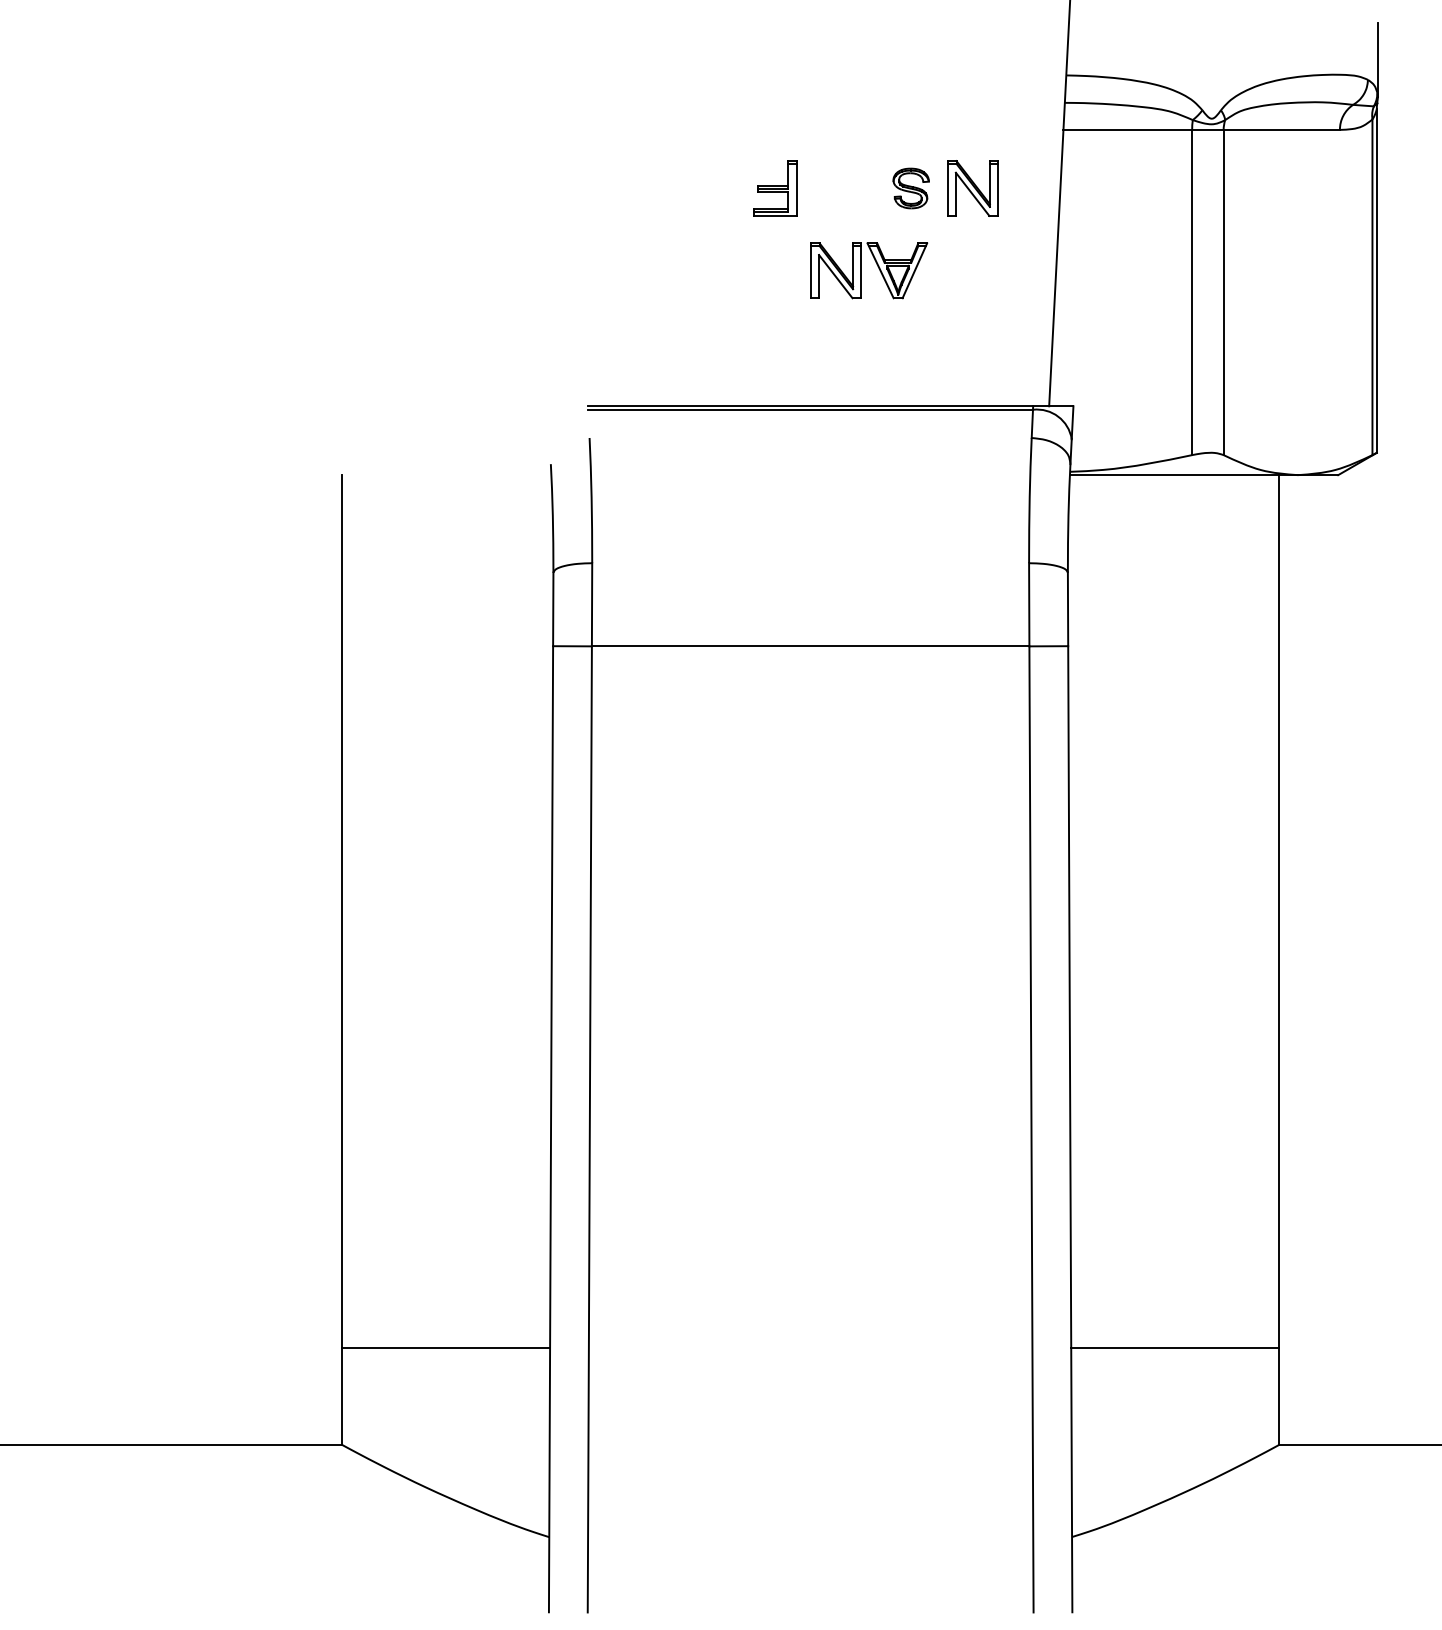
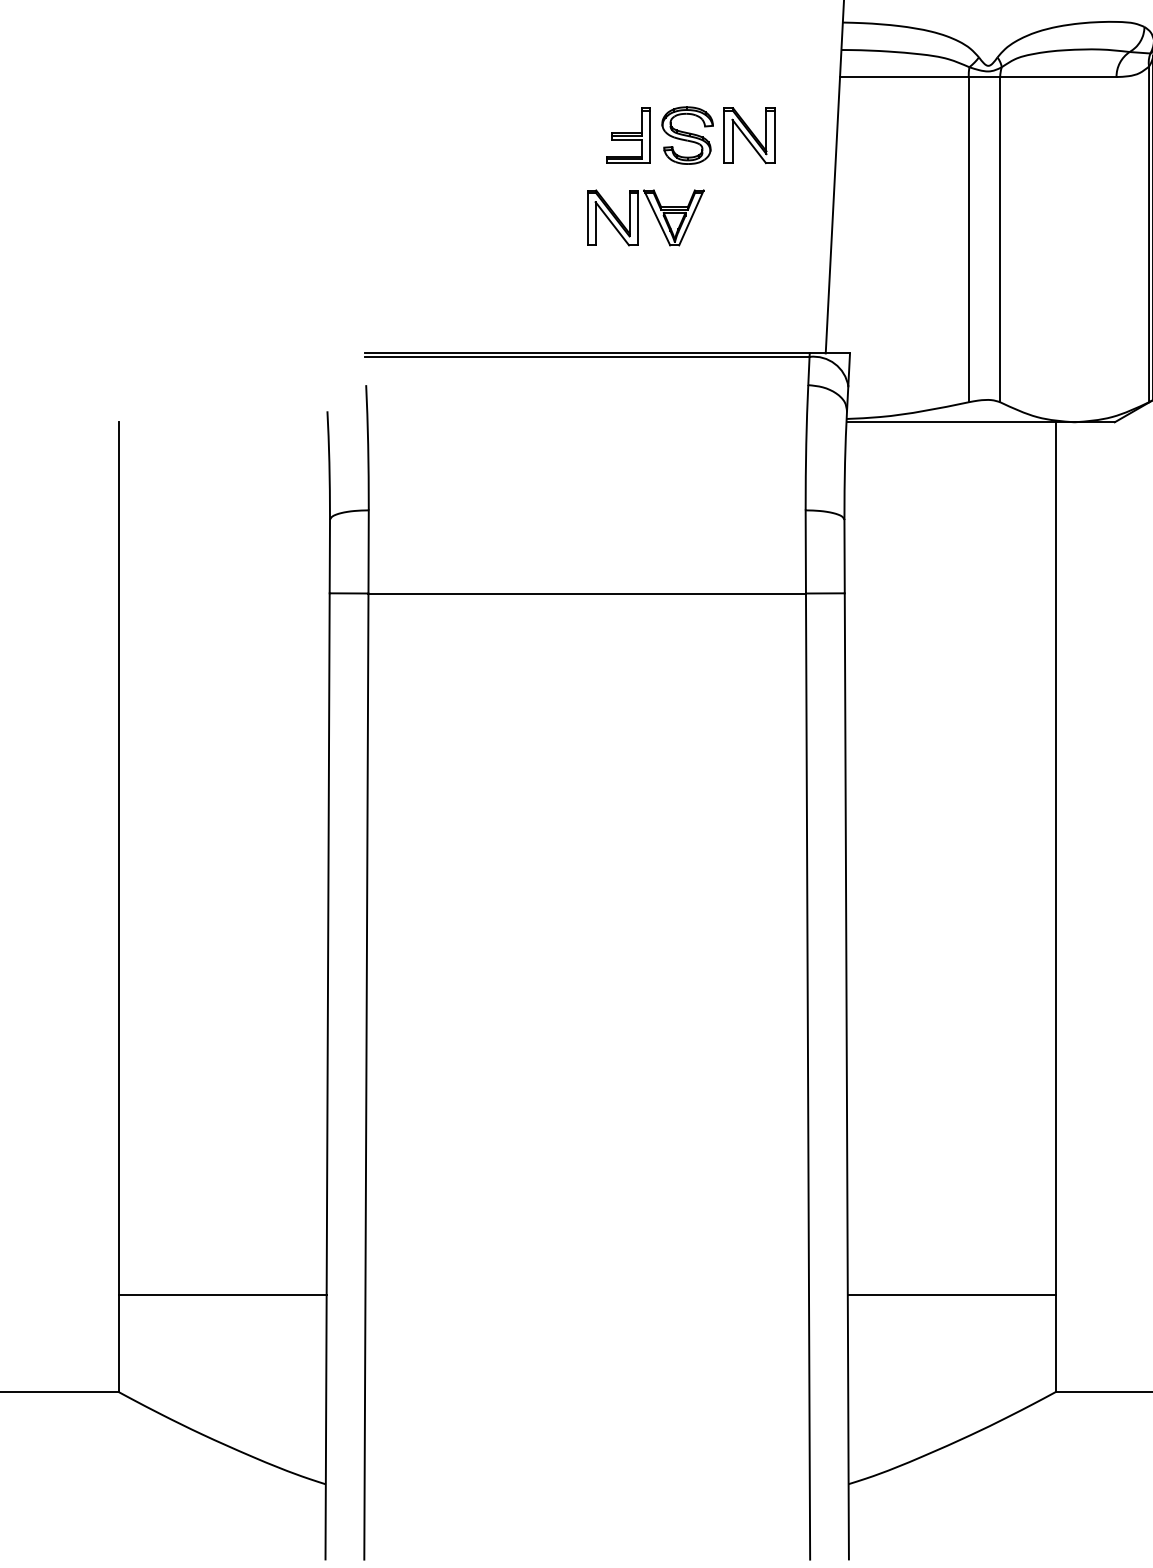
part: (775, 188) -> (629, 135), moved
part: (911, 188) -> (688, 135), size x1.43

